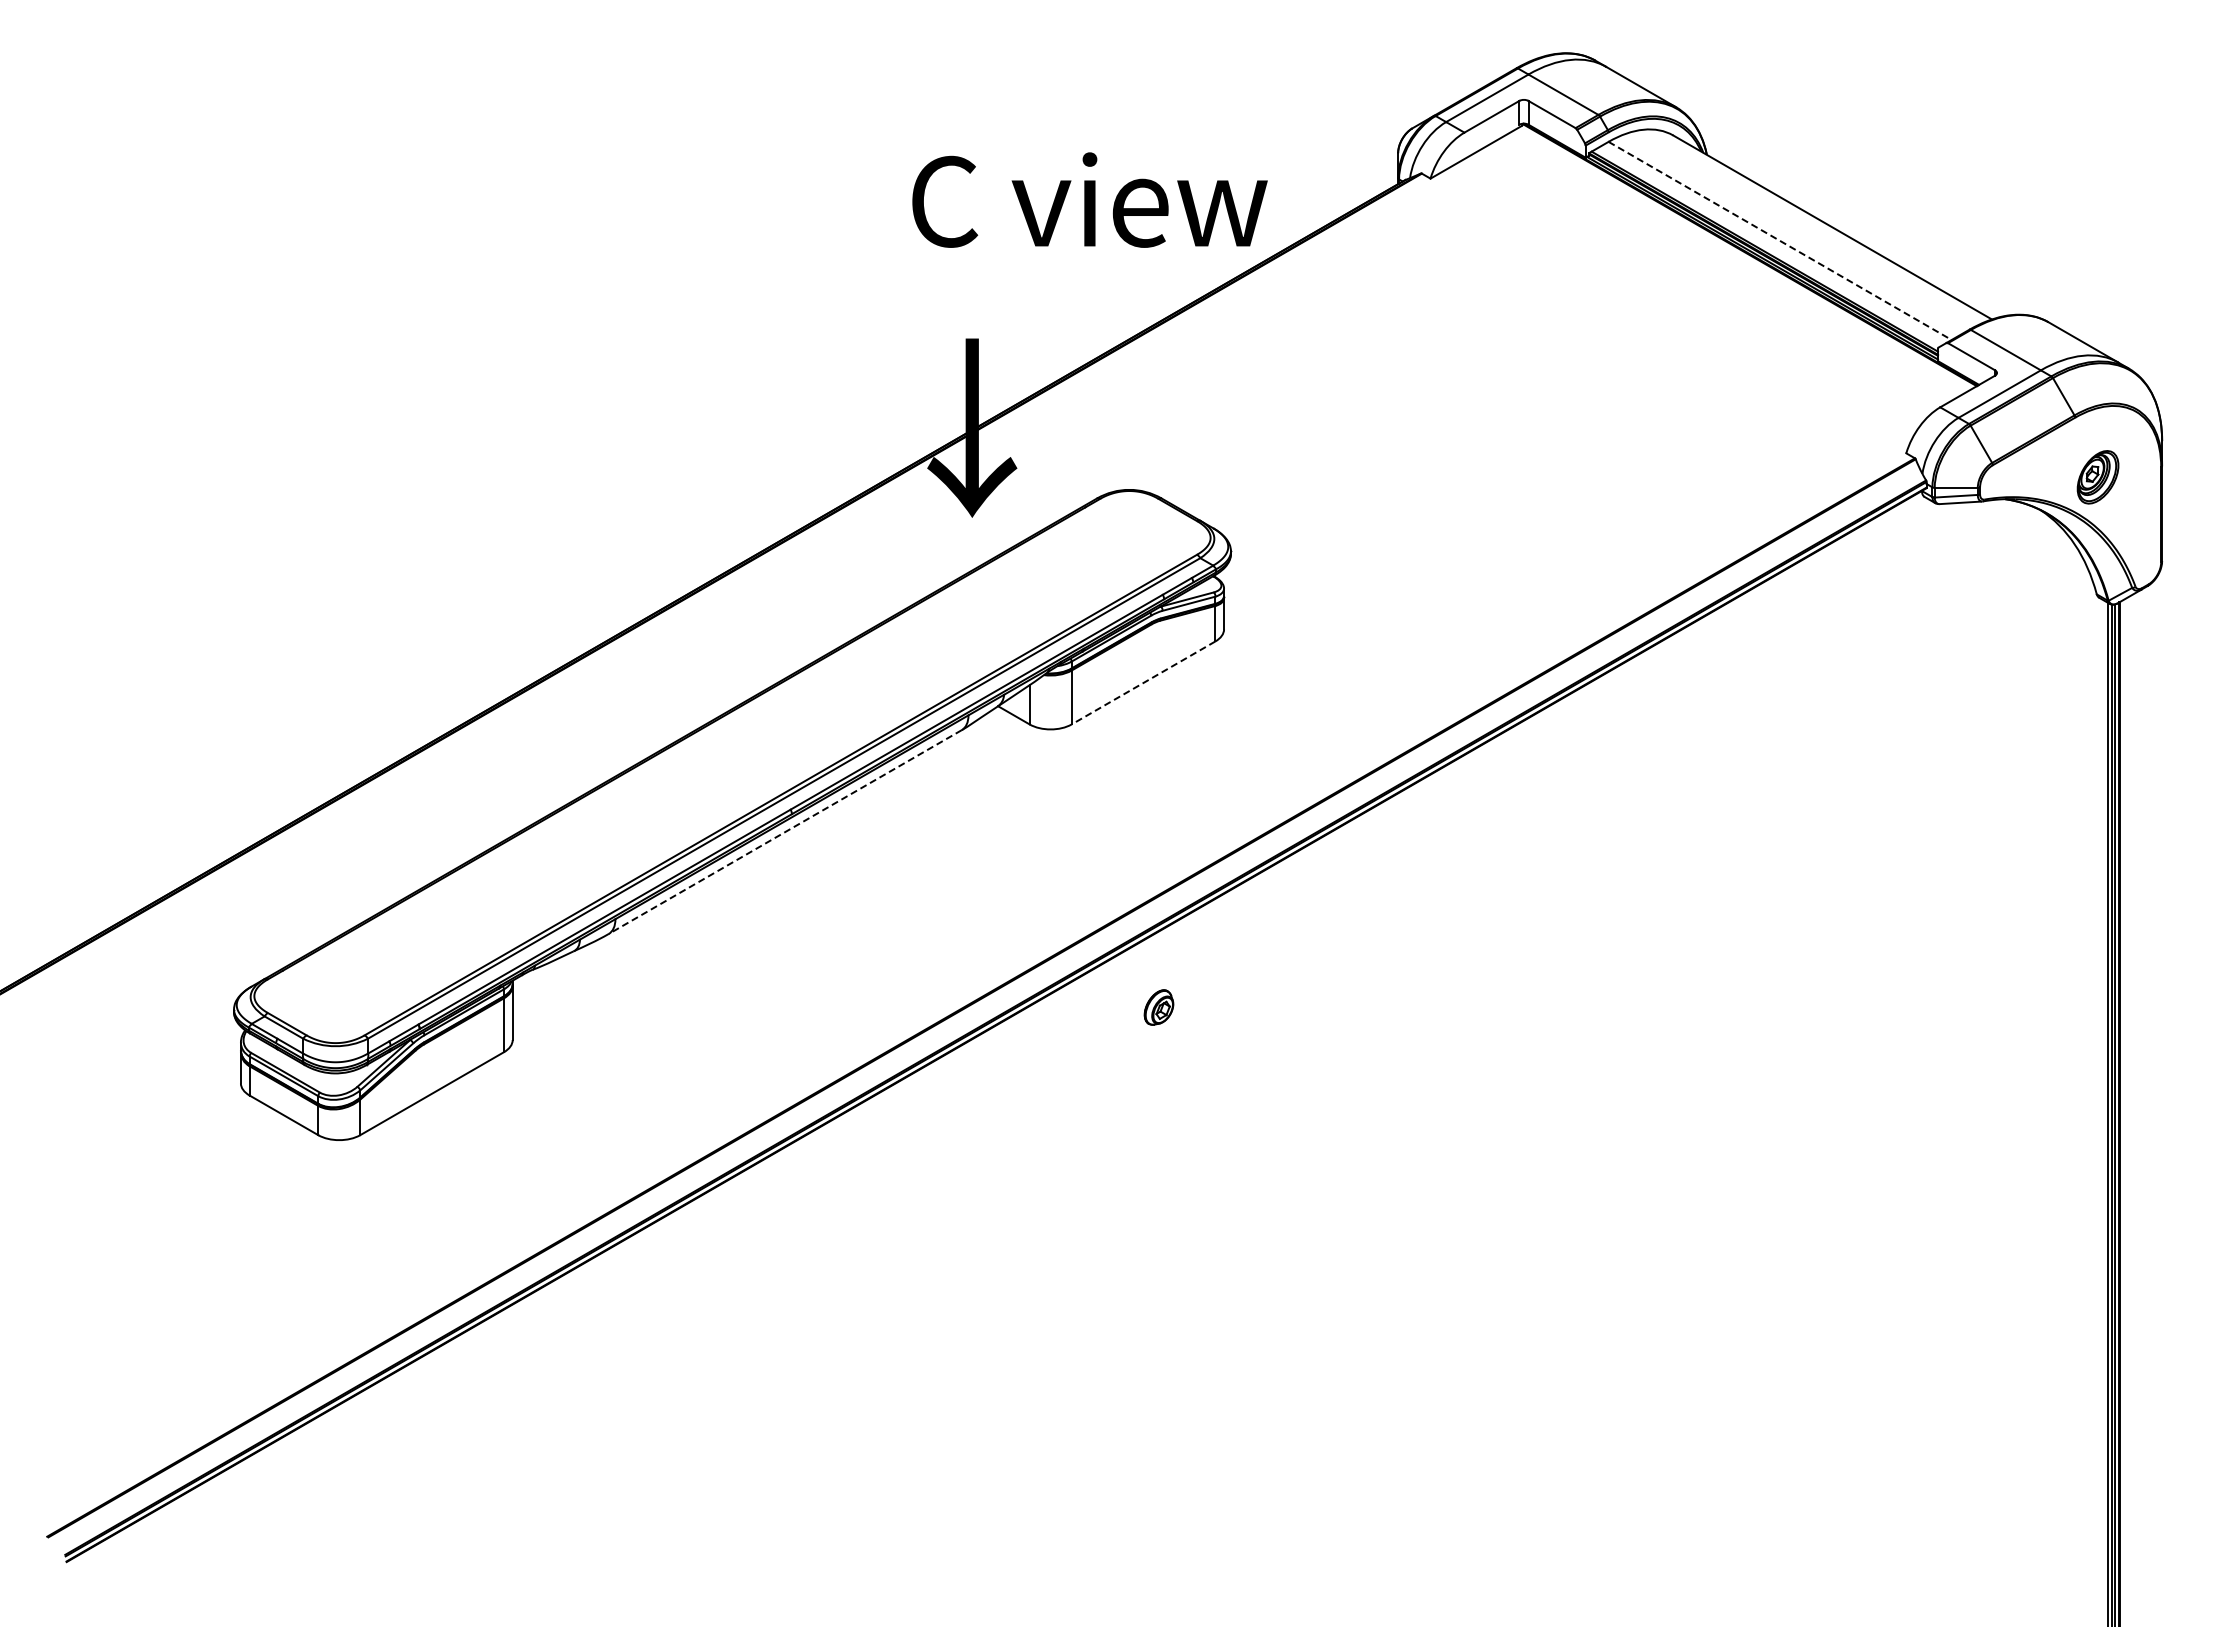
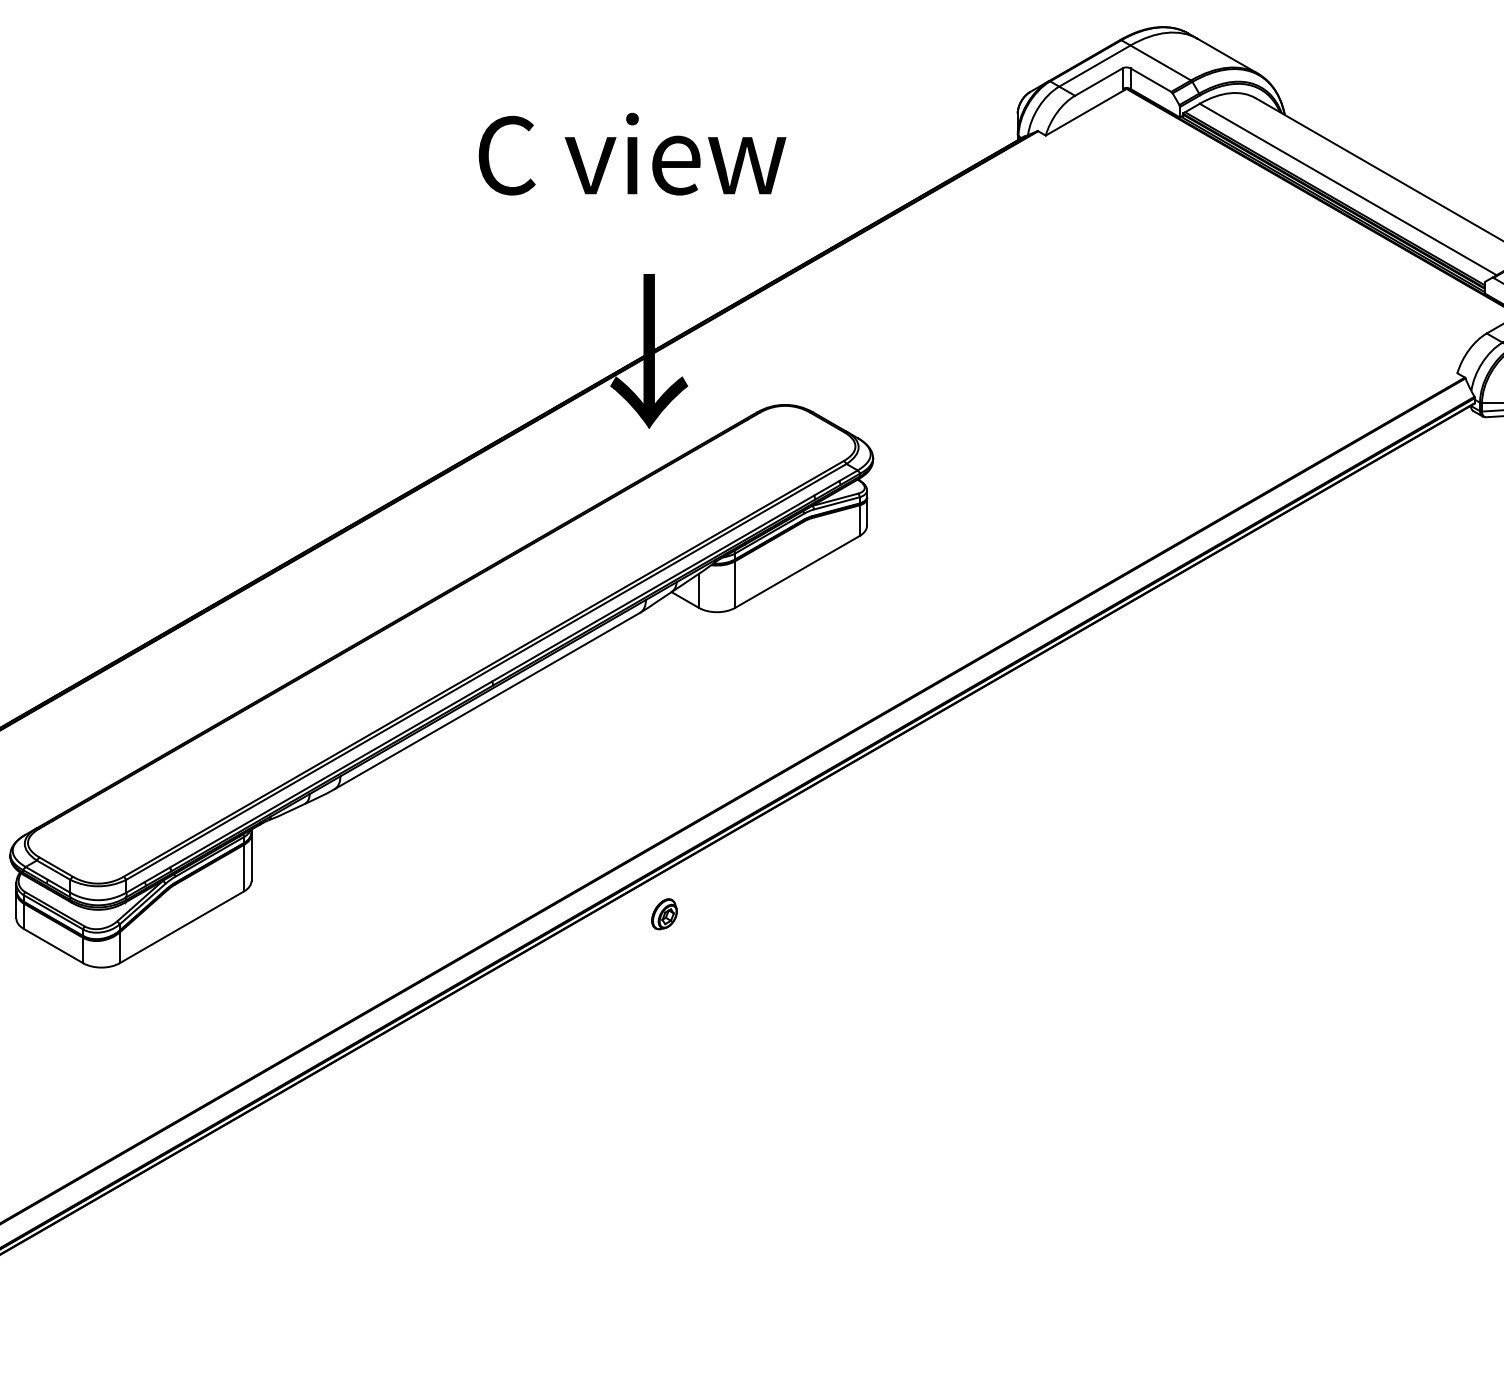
text: (1089, 199) -> (632, 153), moved
line: (1780, 241) -> (1348, 189), dashed -> solid
line: (1143, 682) -> (797, 571), dashed -> solid
line: (785, 832) -> (487, 701), dashed -> solid
part: (1158, 1007) -> (664, 914), moved

